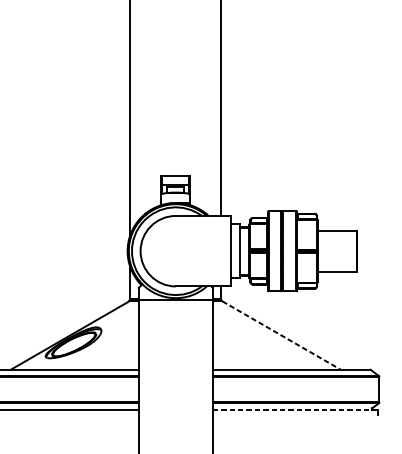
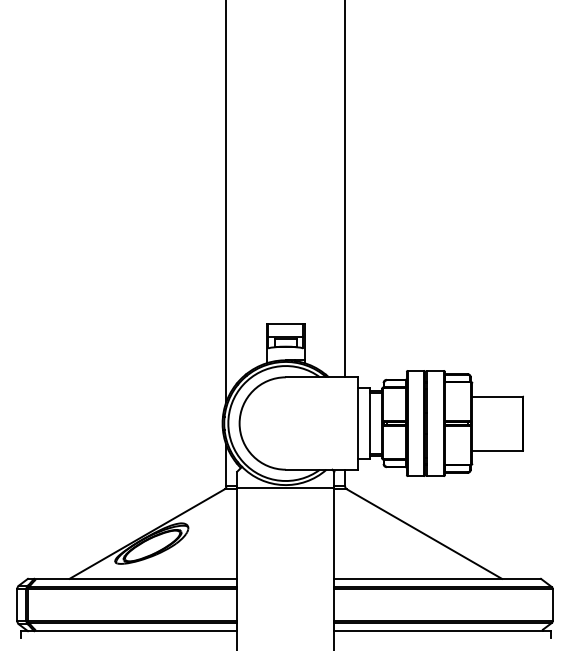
line: (281, 335) -> (424, 534), dashed -> solid
line: (295, 409) -> (442, 631), dashed -> solid

